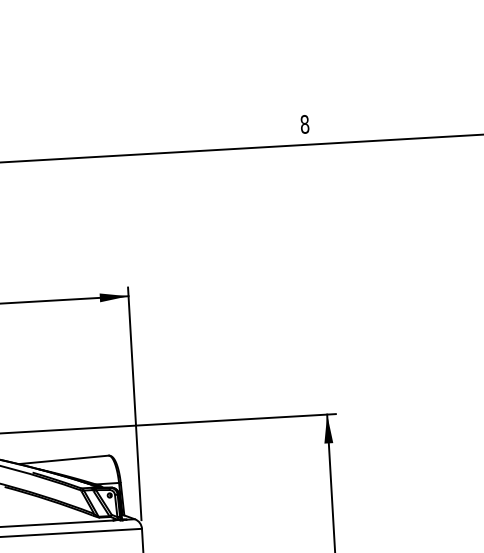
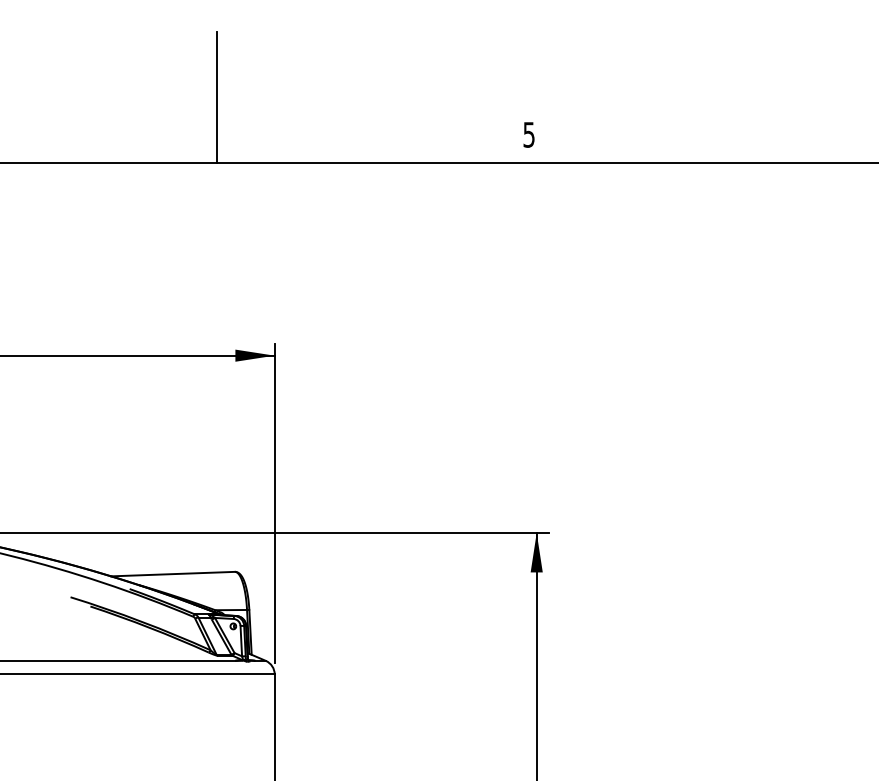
line: (75, 109) -> (216, 96), added
text: (304, 124) -> (528, 134), 8 -> 5

